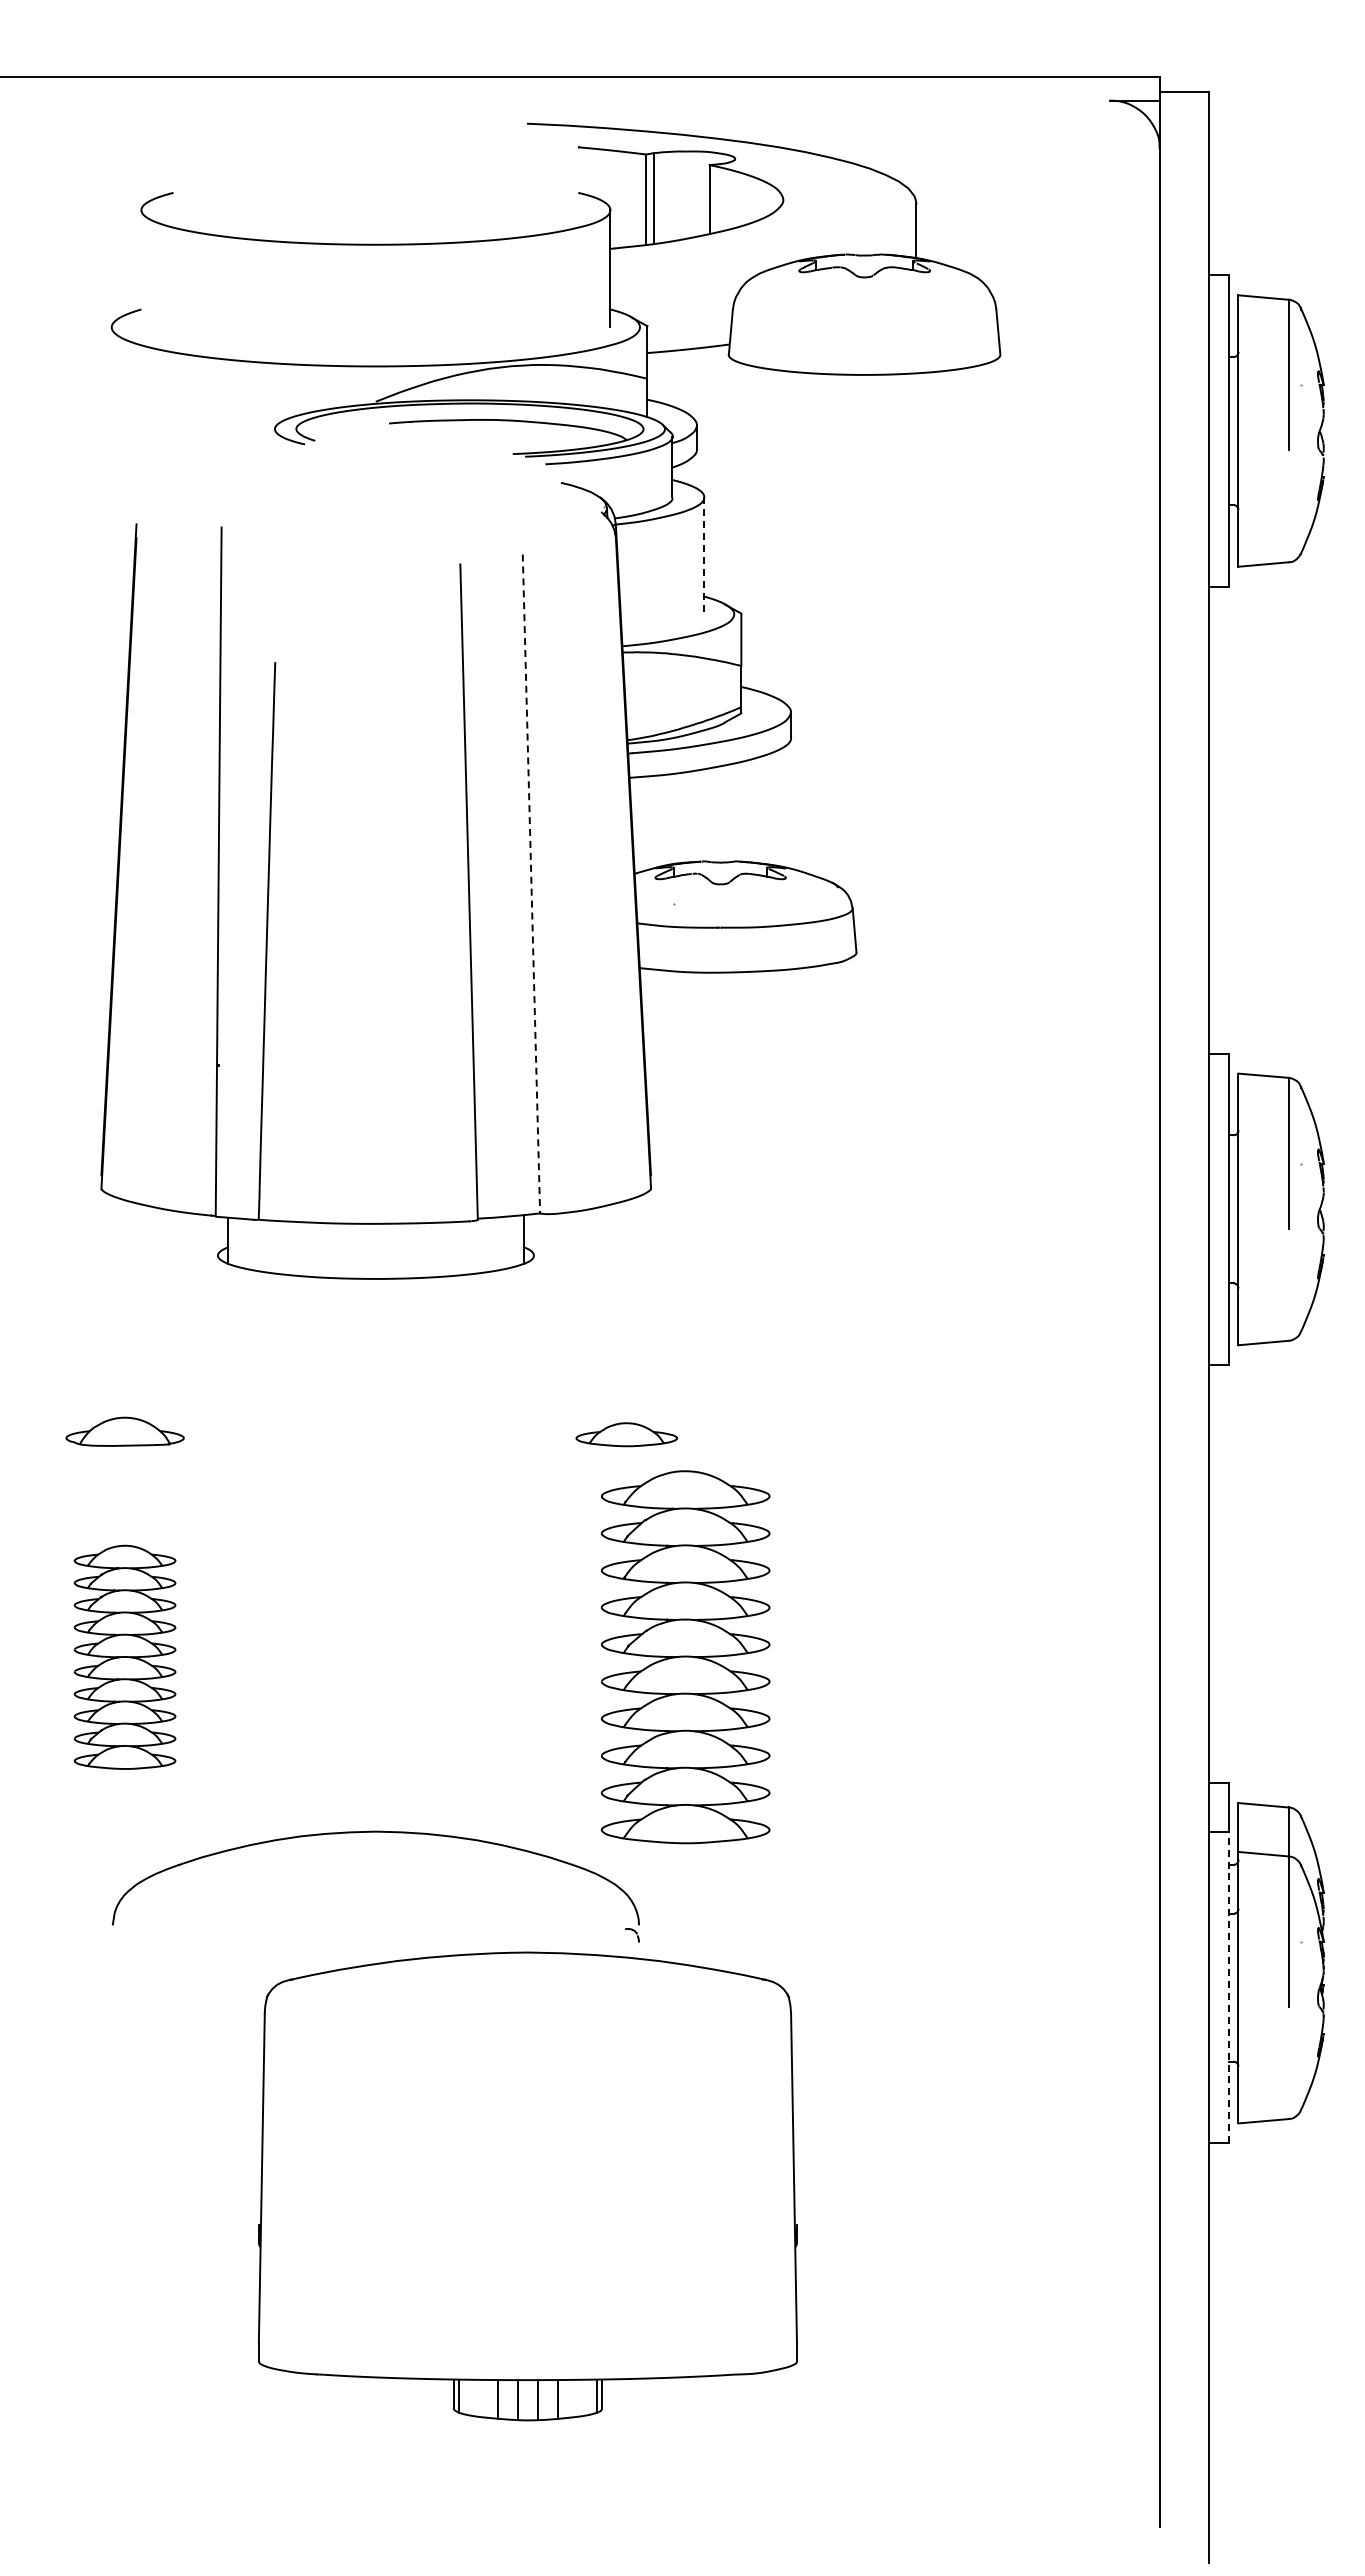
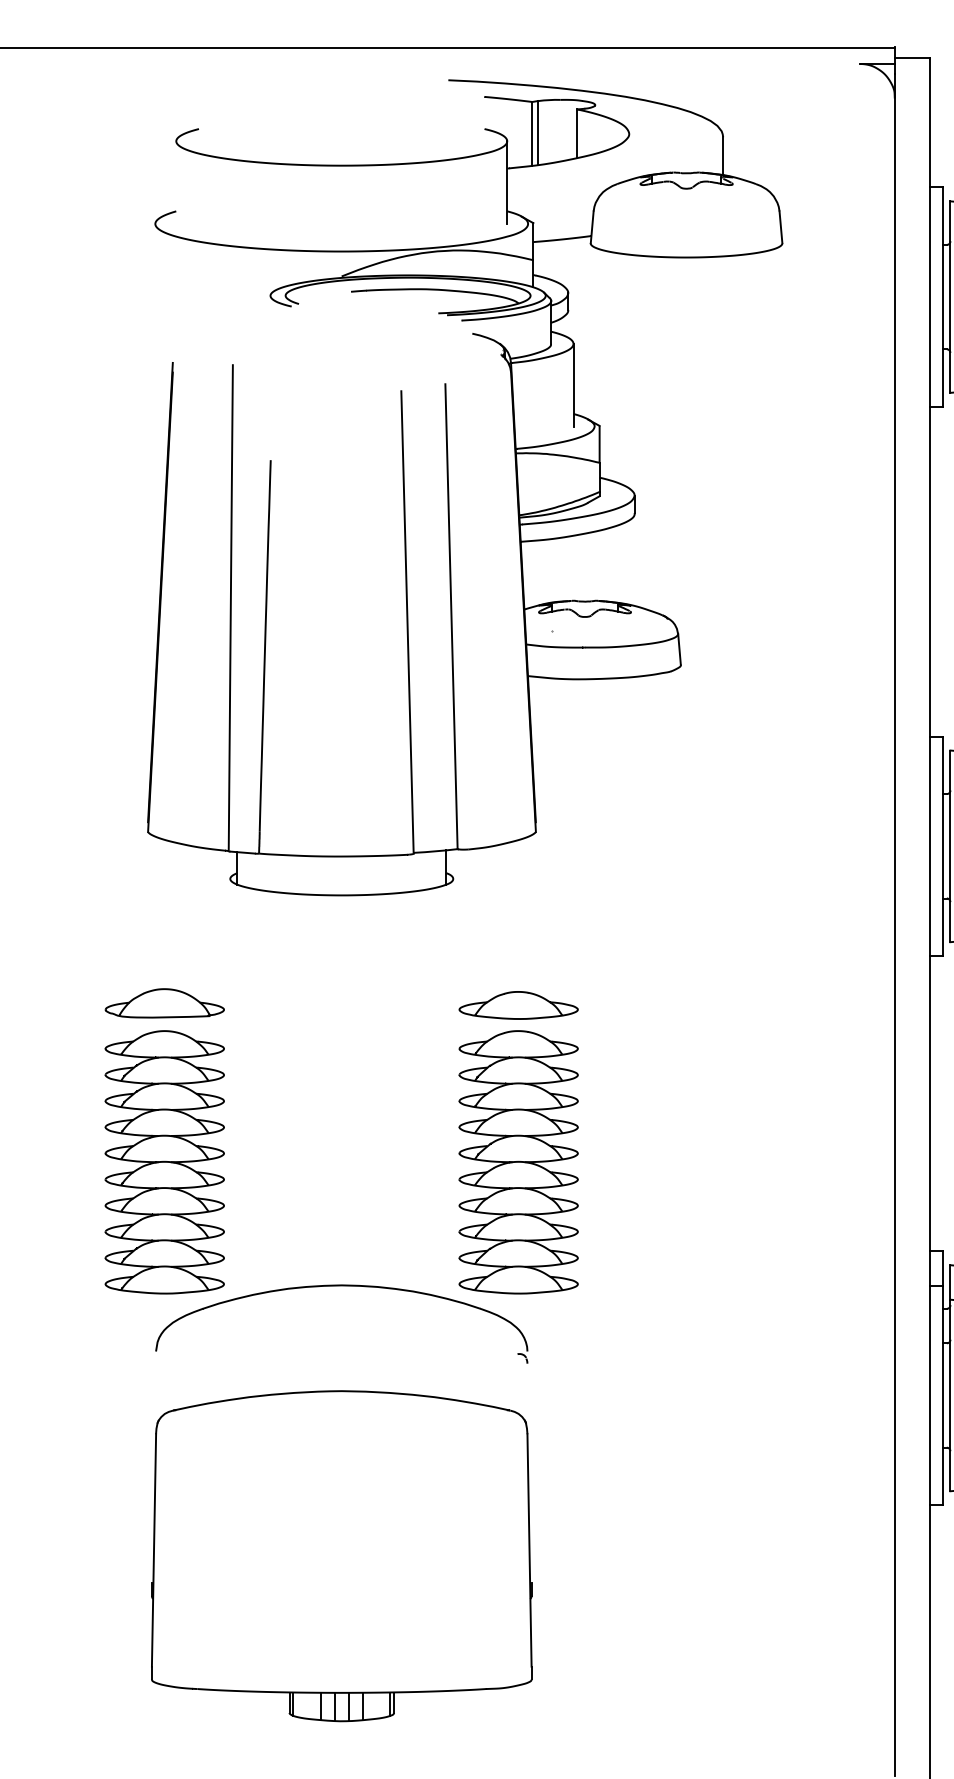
line: (704, 556) -> (573, 385), dashed -> solid
line: (531, 883) -> (451, 616), dashed -> solid
part: (124, 1431) -> (164, 1003), size x1.43
part: (626, 1434) -> (518, 1005), size x1.67
part: (124, 1657) -> (164, 1162), size x1.67
part: (685, 1657) -> (518, 1162), moved
line: (1228, 1987) -> (943, 1395), dashed -> solid
part: (527, 2186) -> (341, 1556), moved

